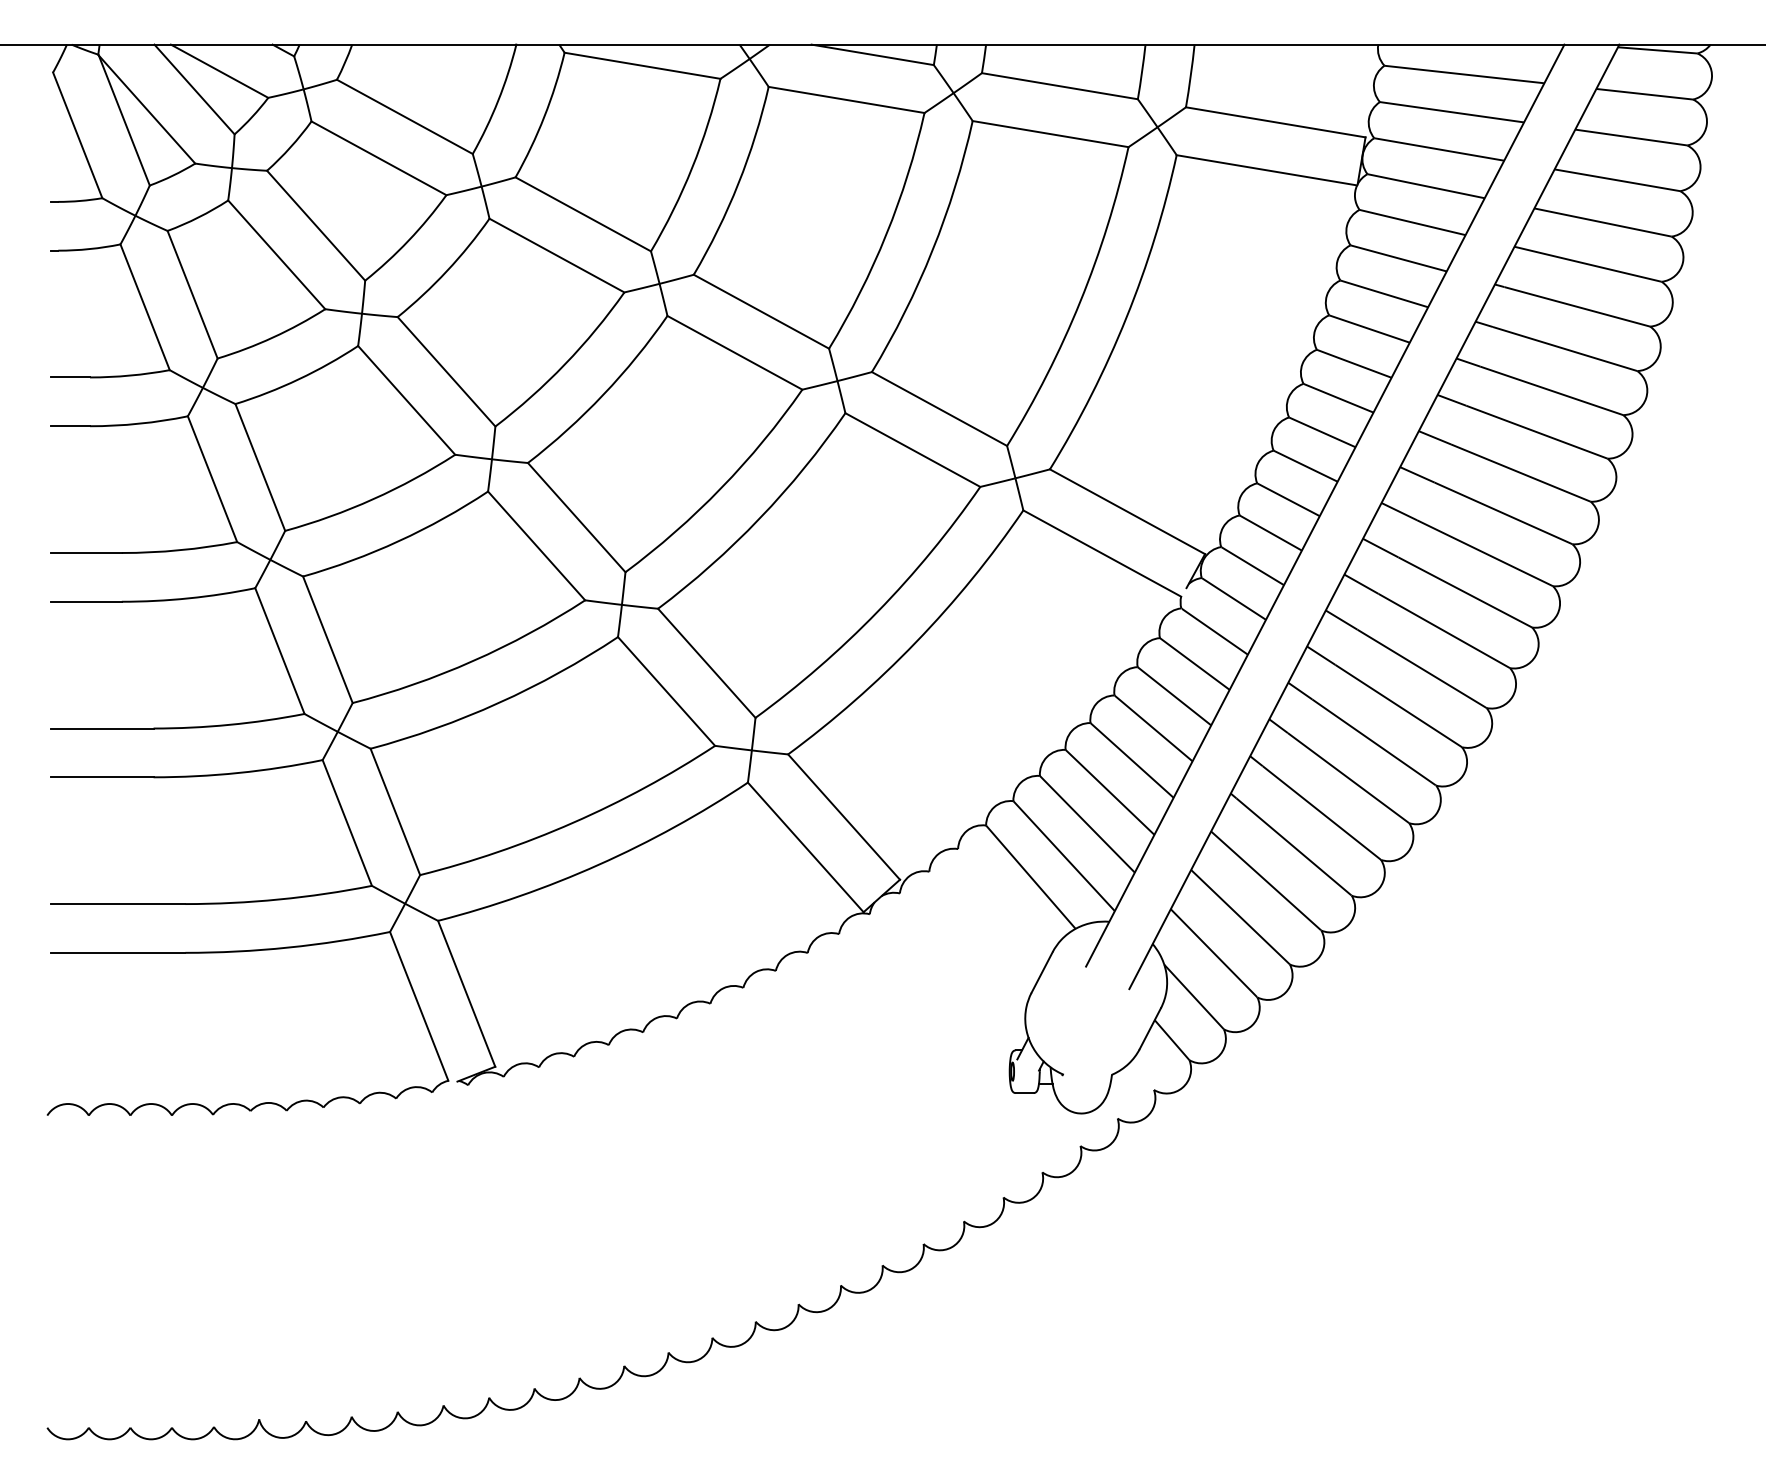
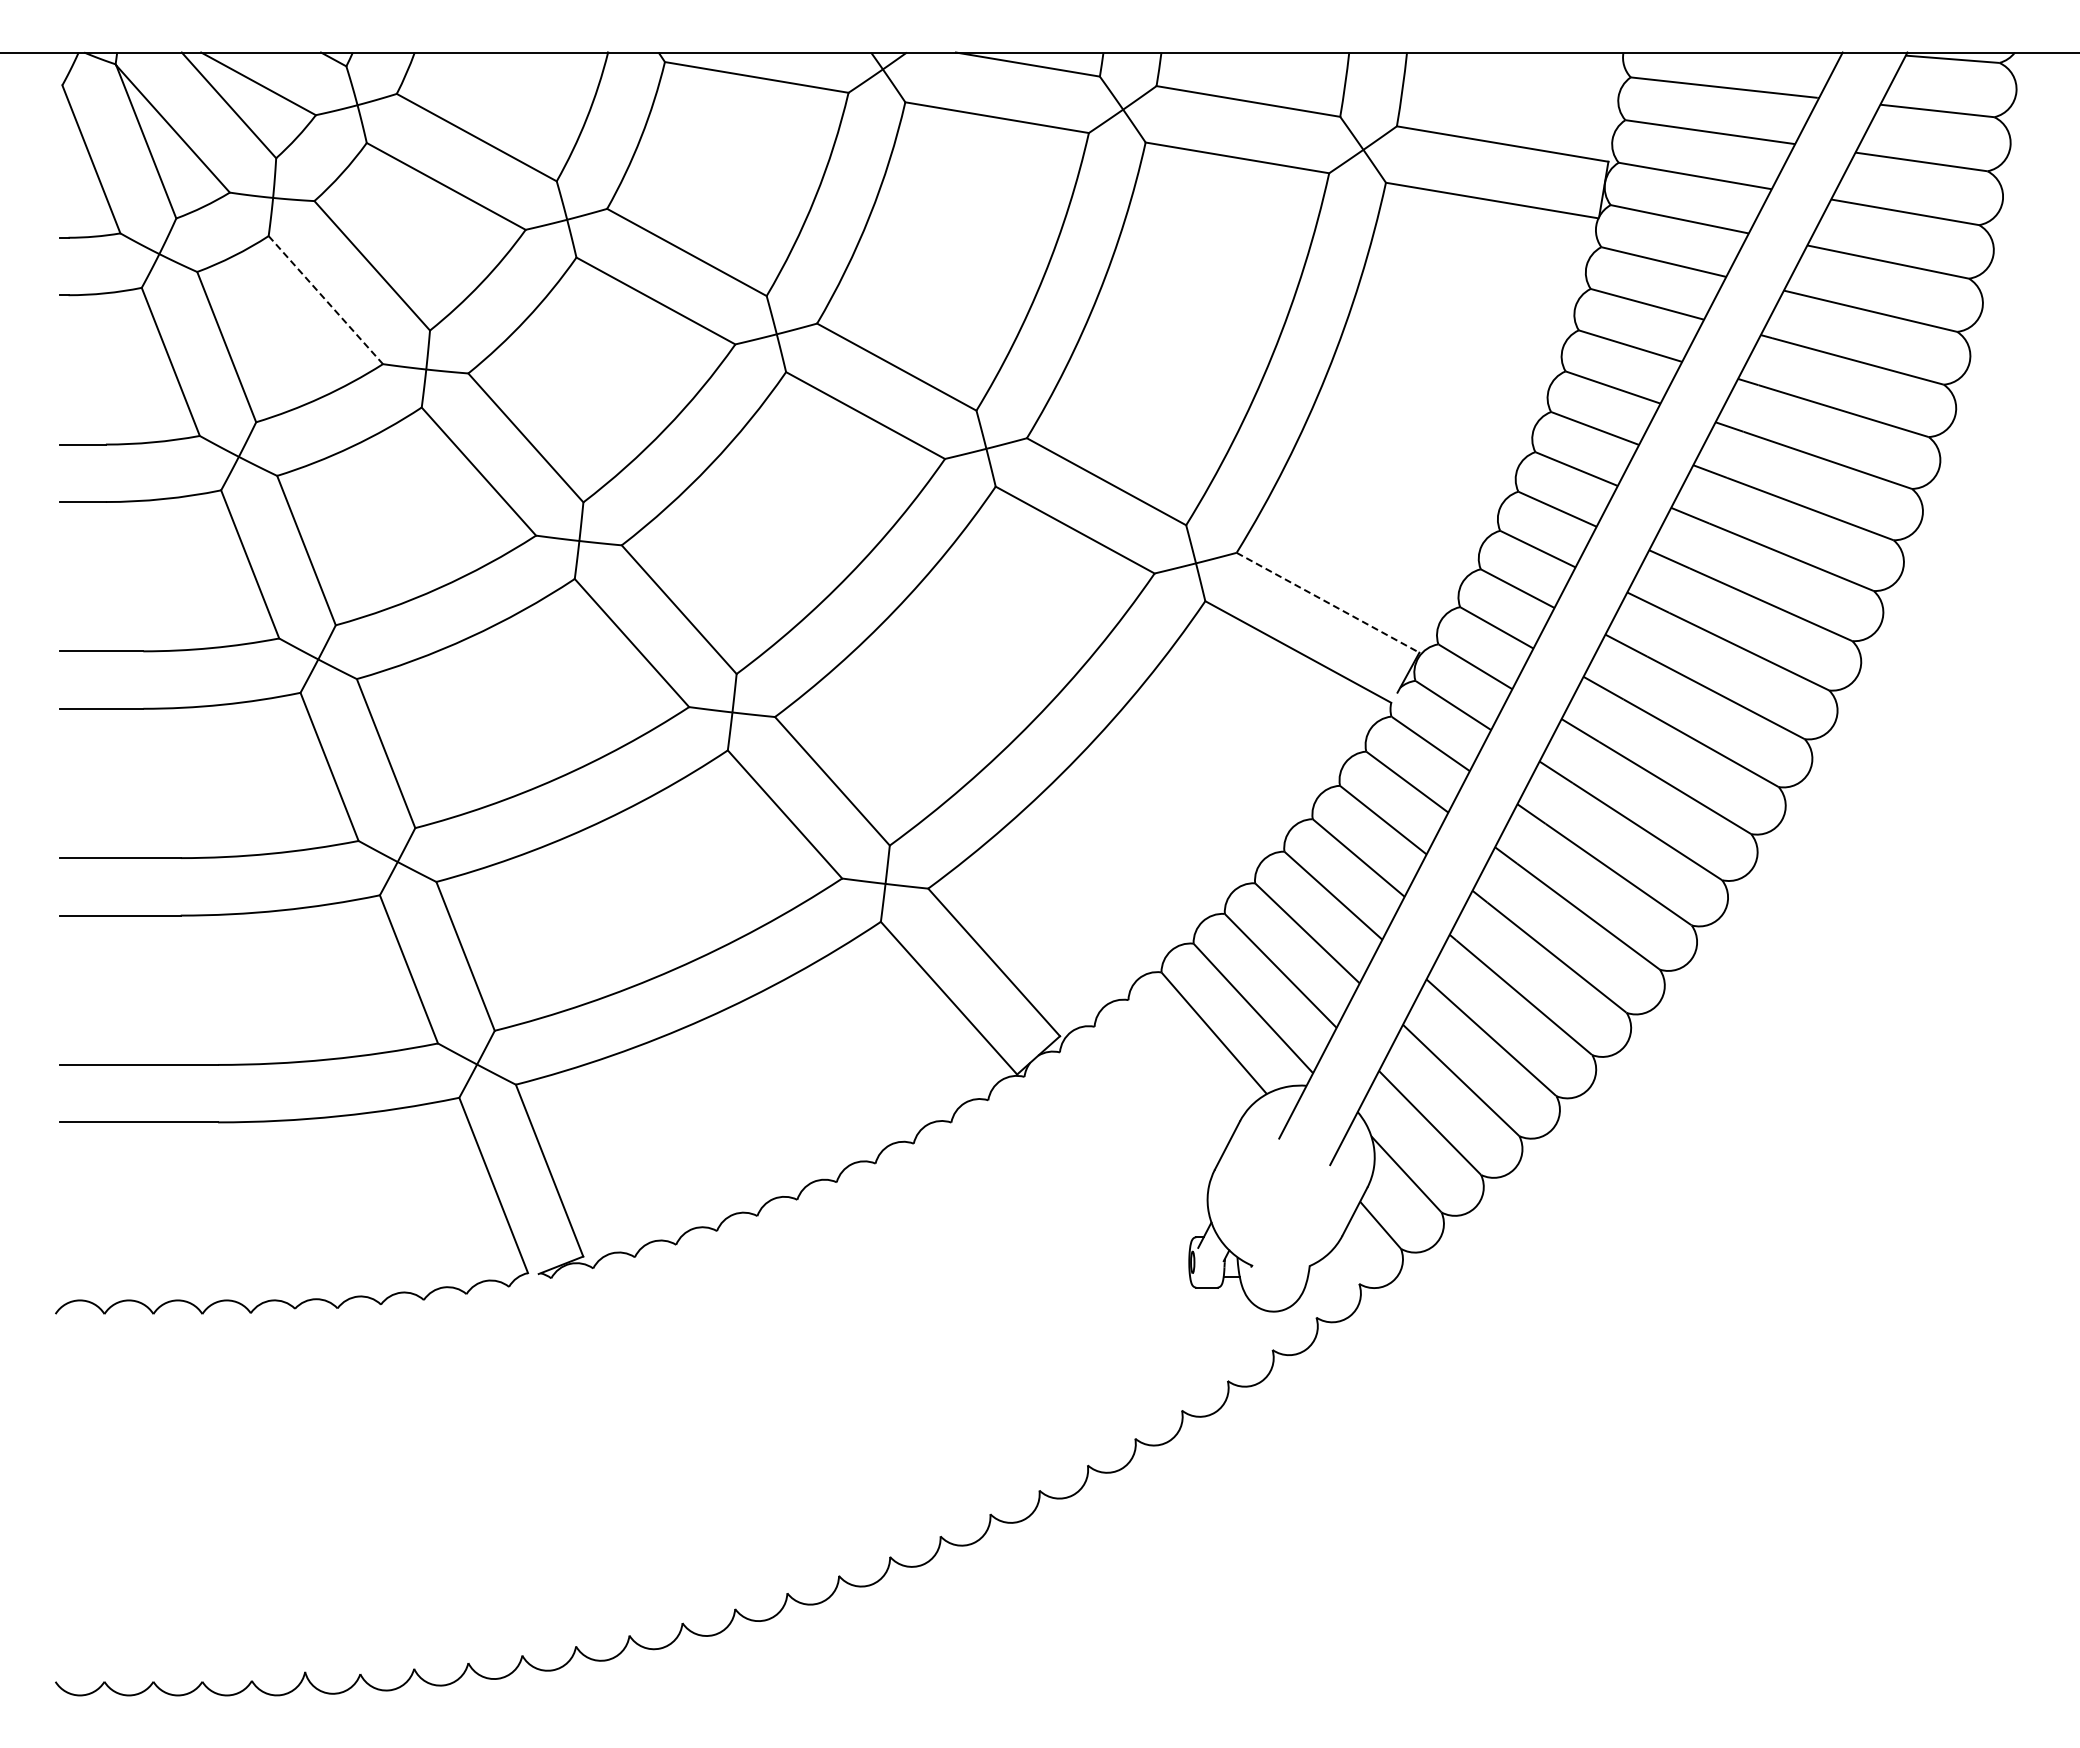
line: (276, 255) -> (325, 300), solid -> dashed
line: (1127, 512) -> (1328, 603), solid -> dashed

